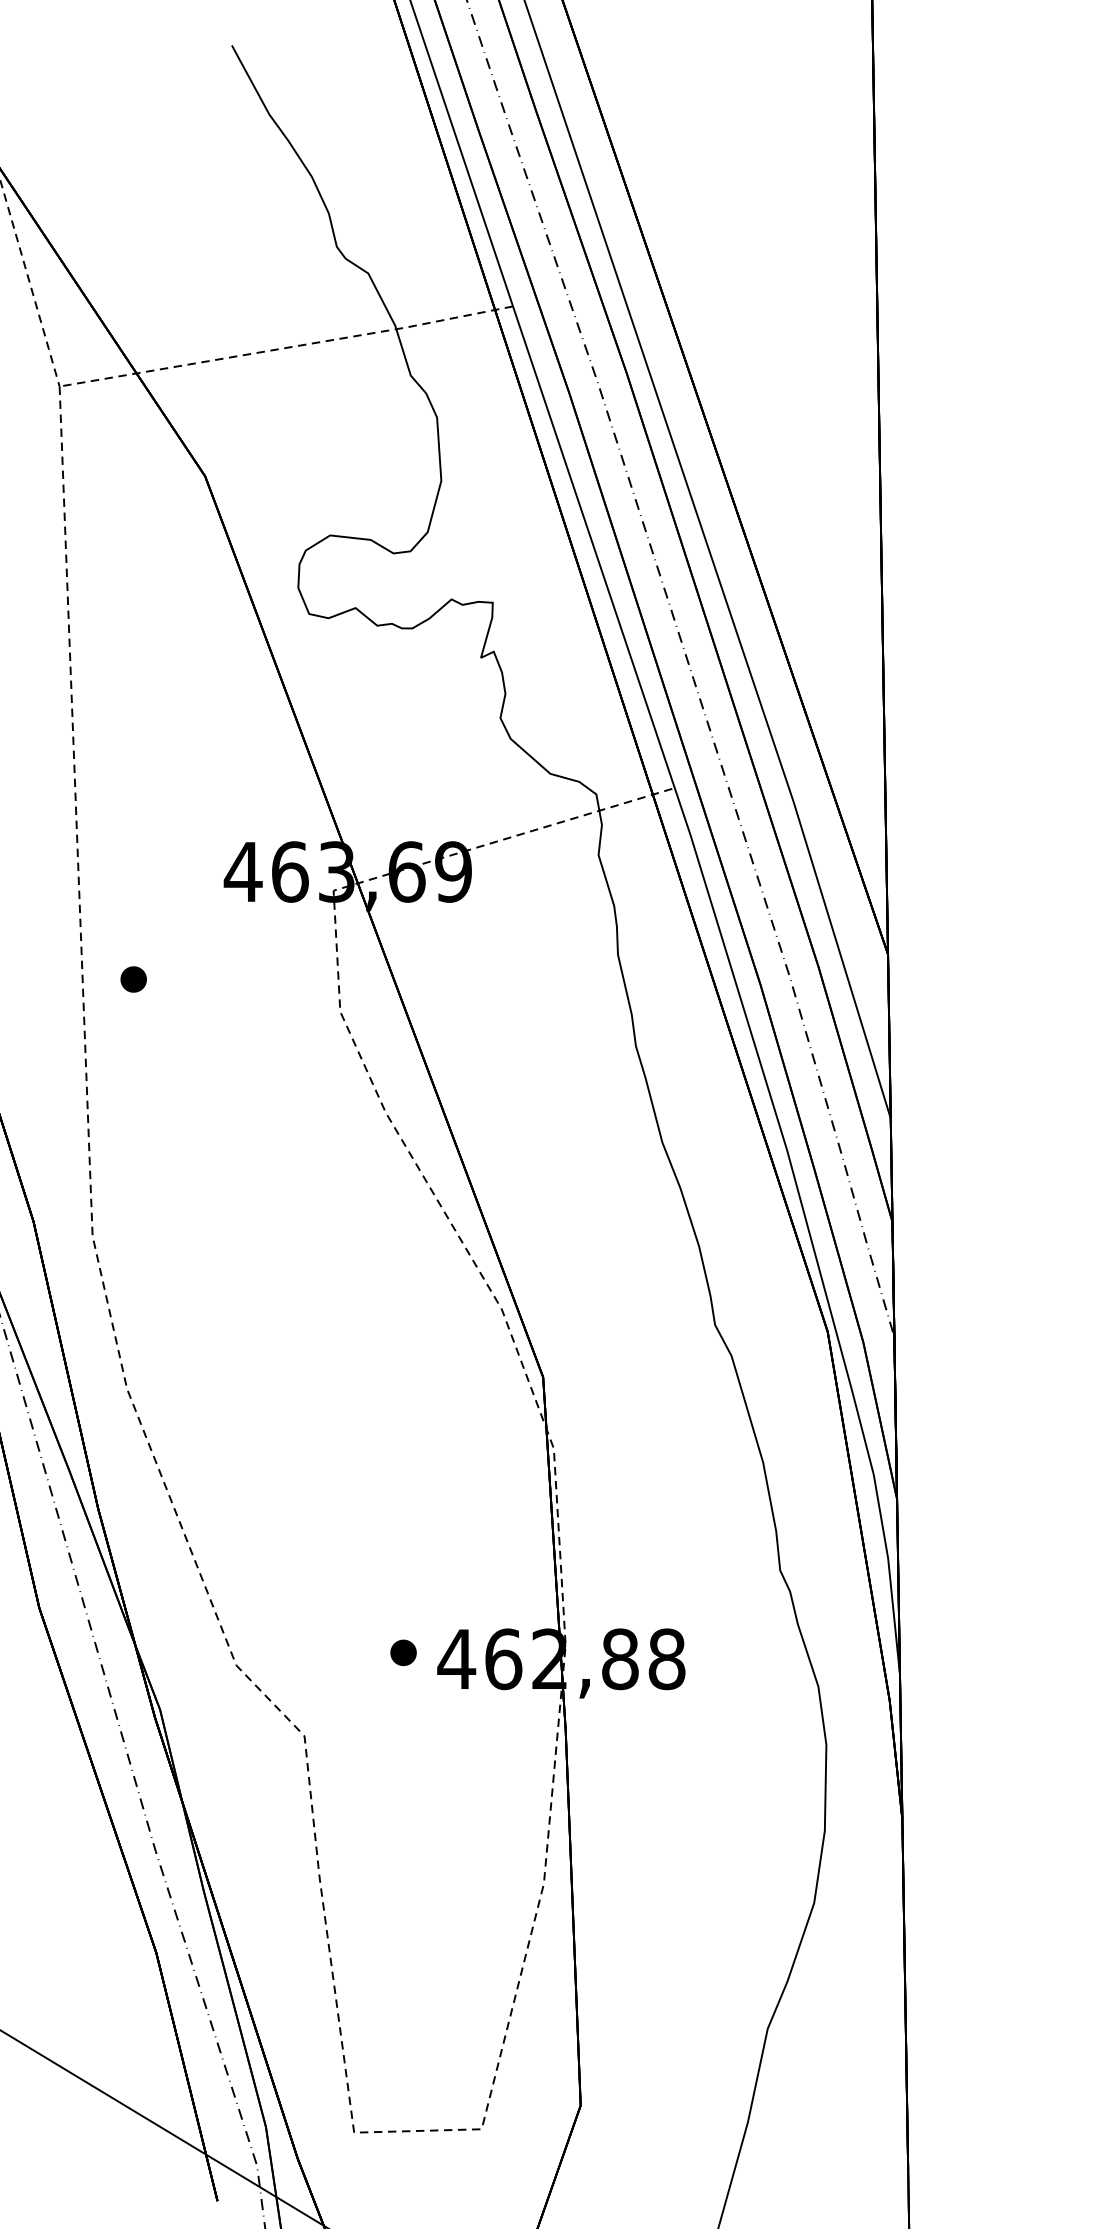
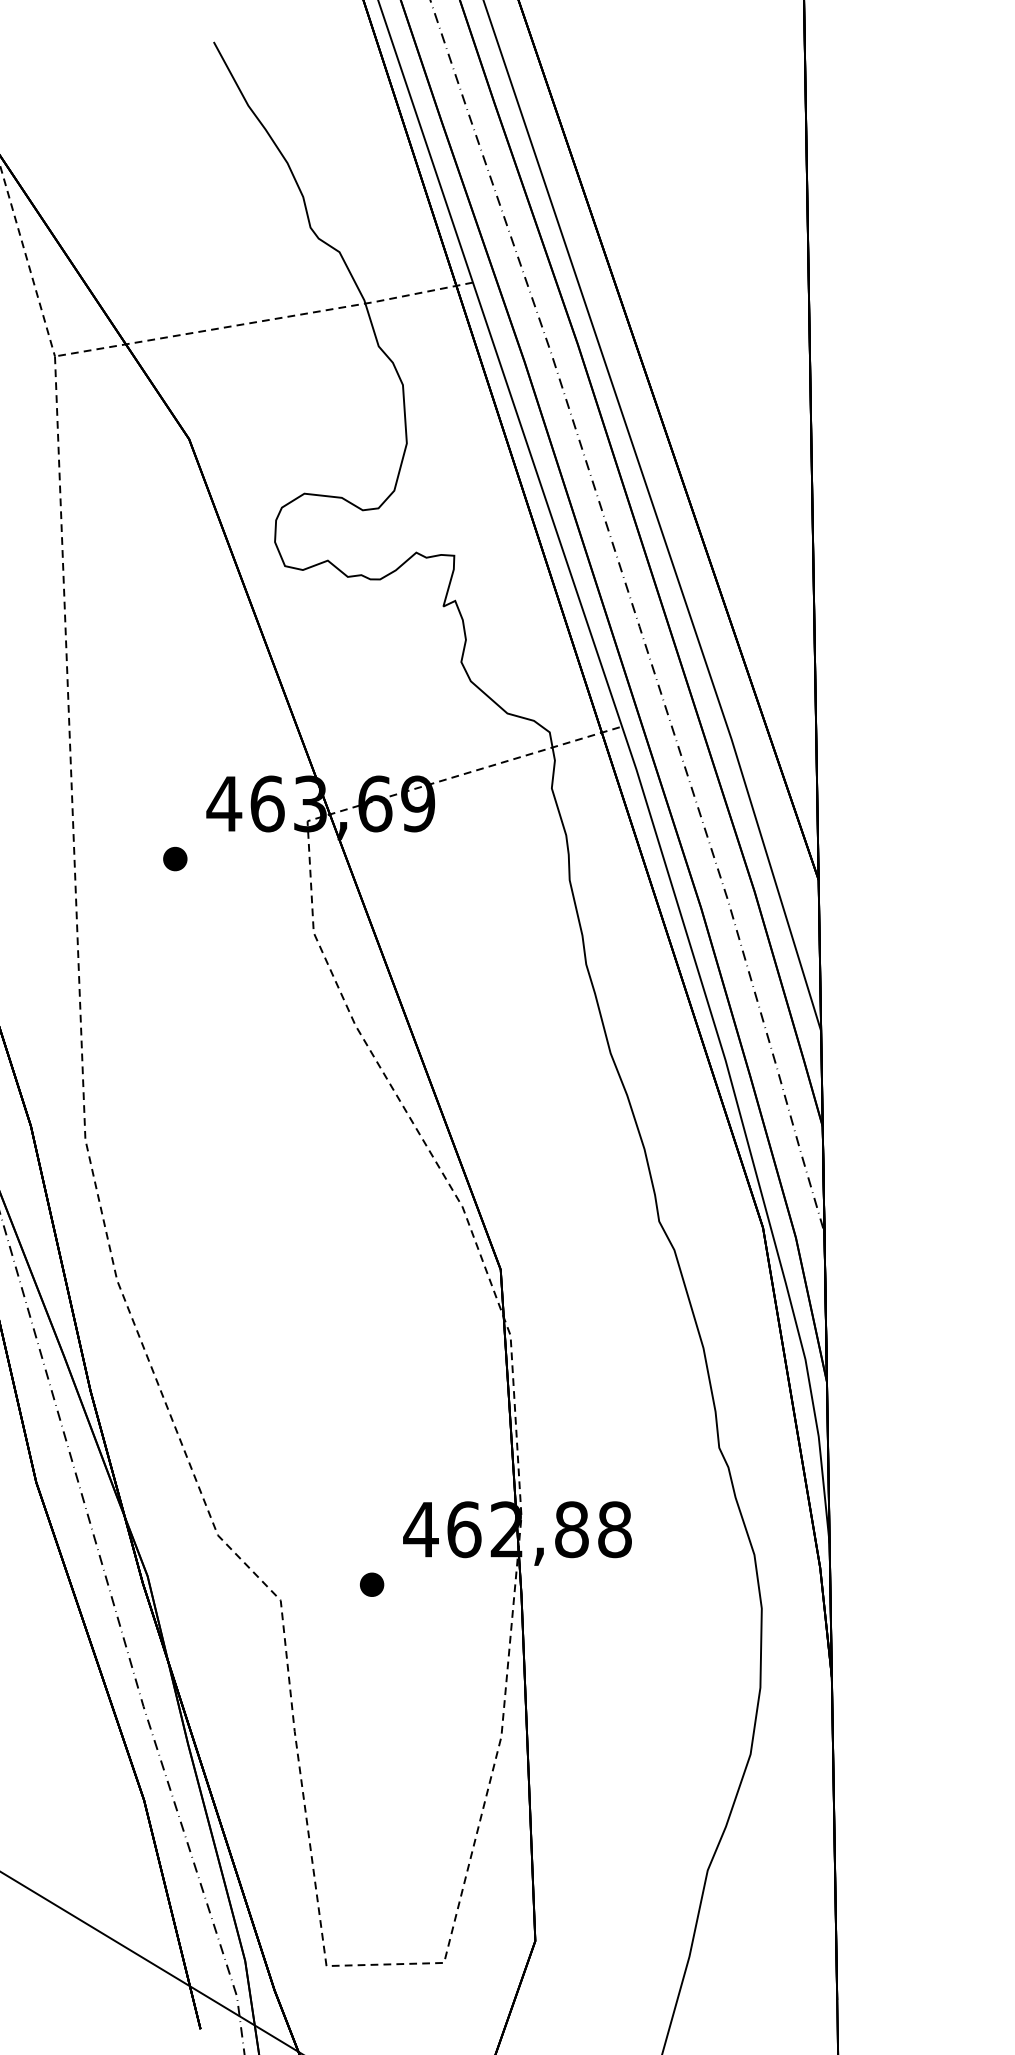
part: (133, 978) -> (175, 858), moved
part: (404, 1652) -> (372, 1584), moved

